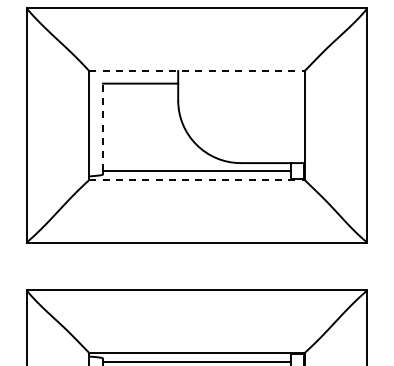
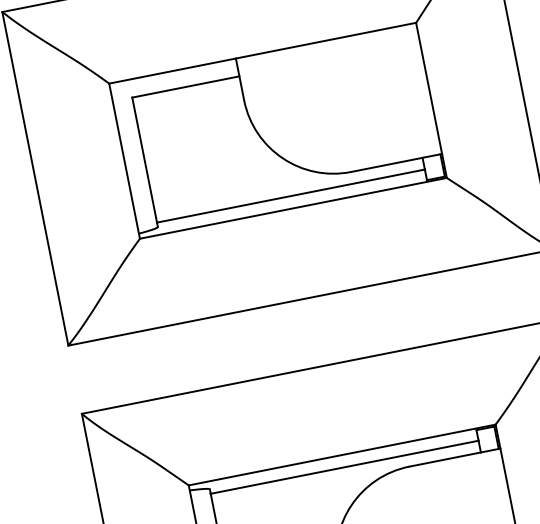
line: (196, 71) -> (262, 53), dashed -> solid
line: (103, 127) -> (145, 159), dashed -> solid
line: (197, 179) -> (293, 207), dashed -> solid

